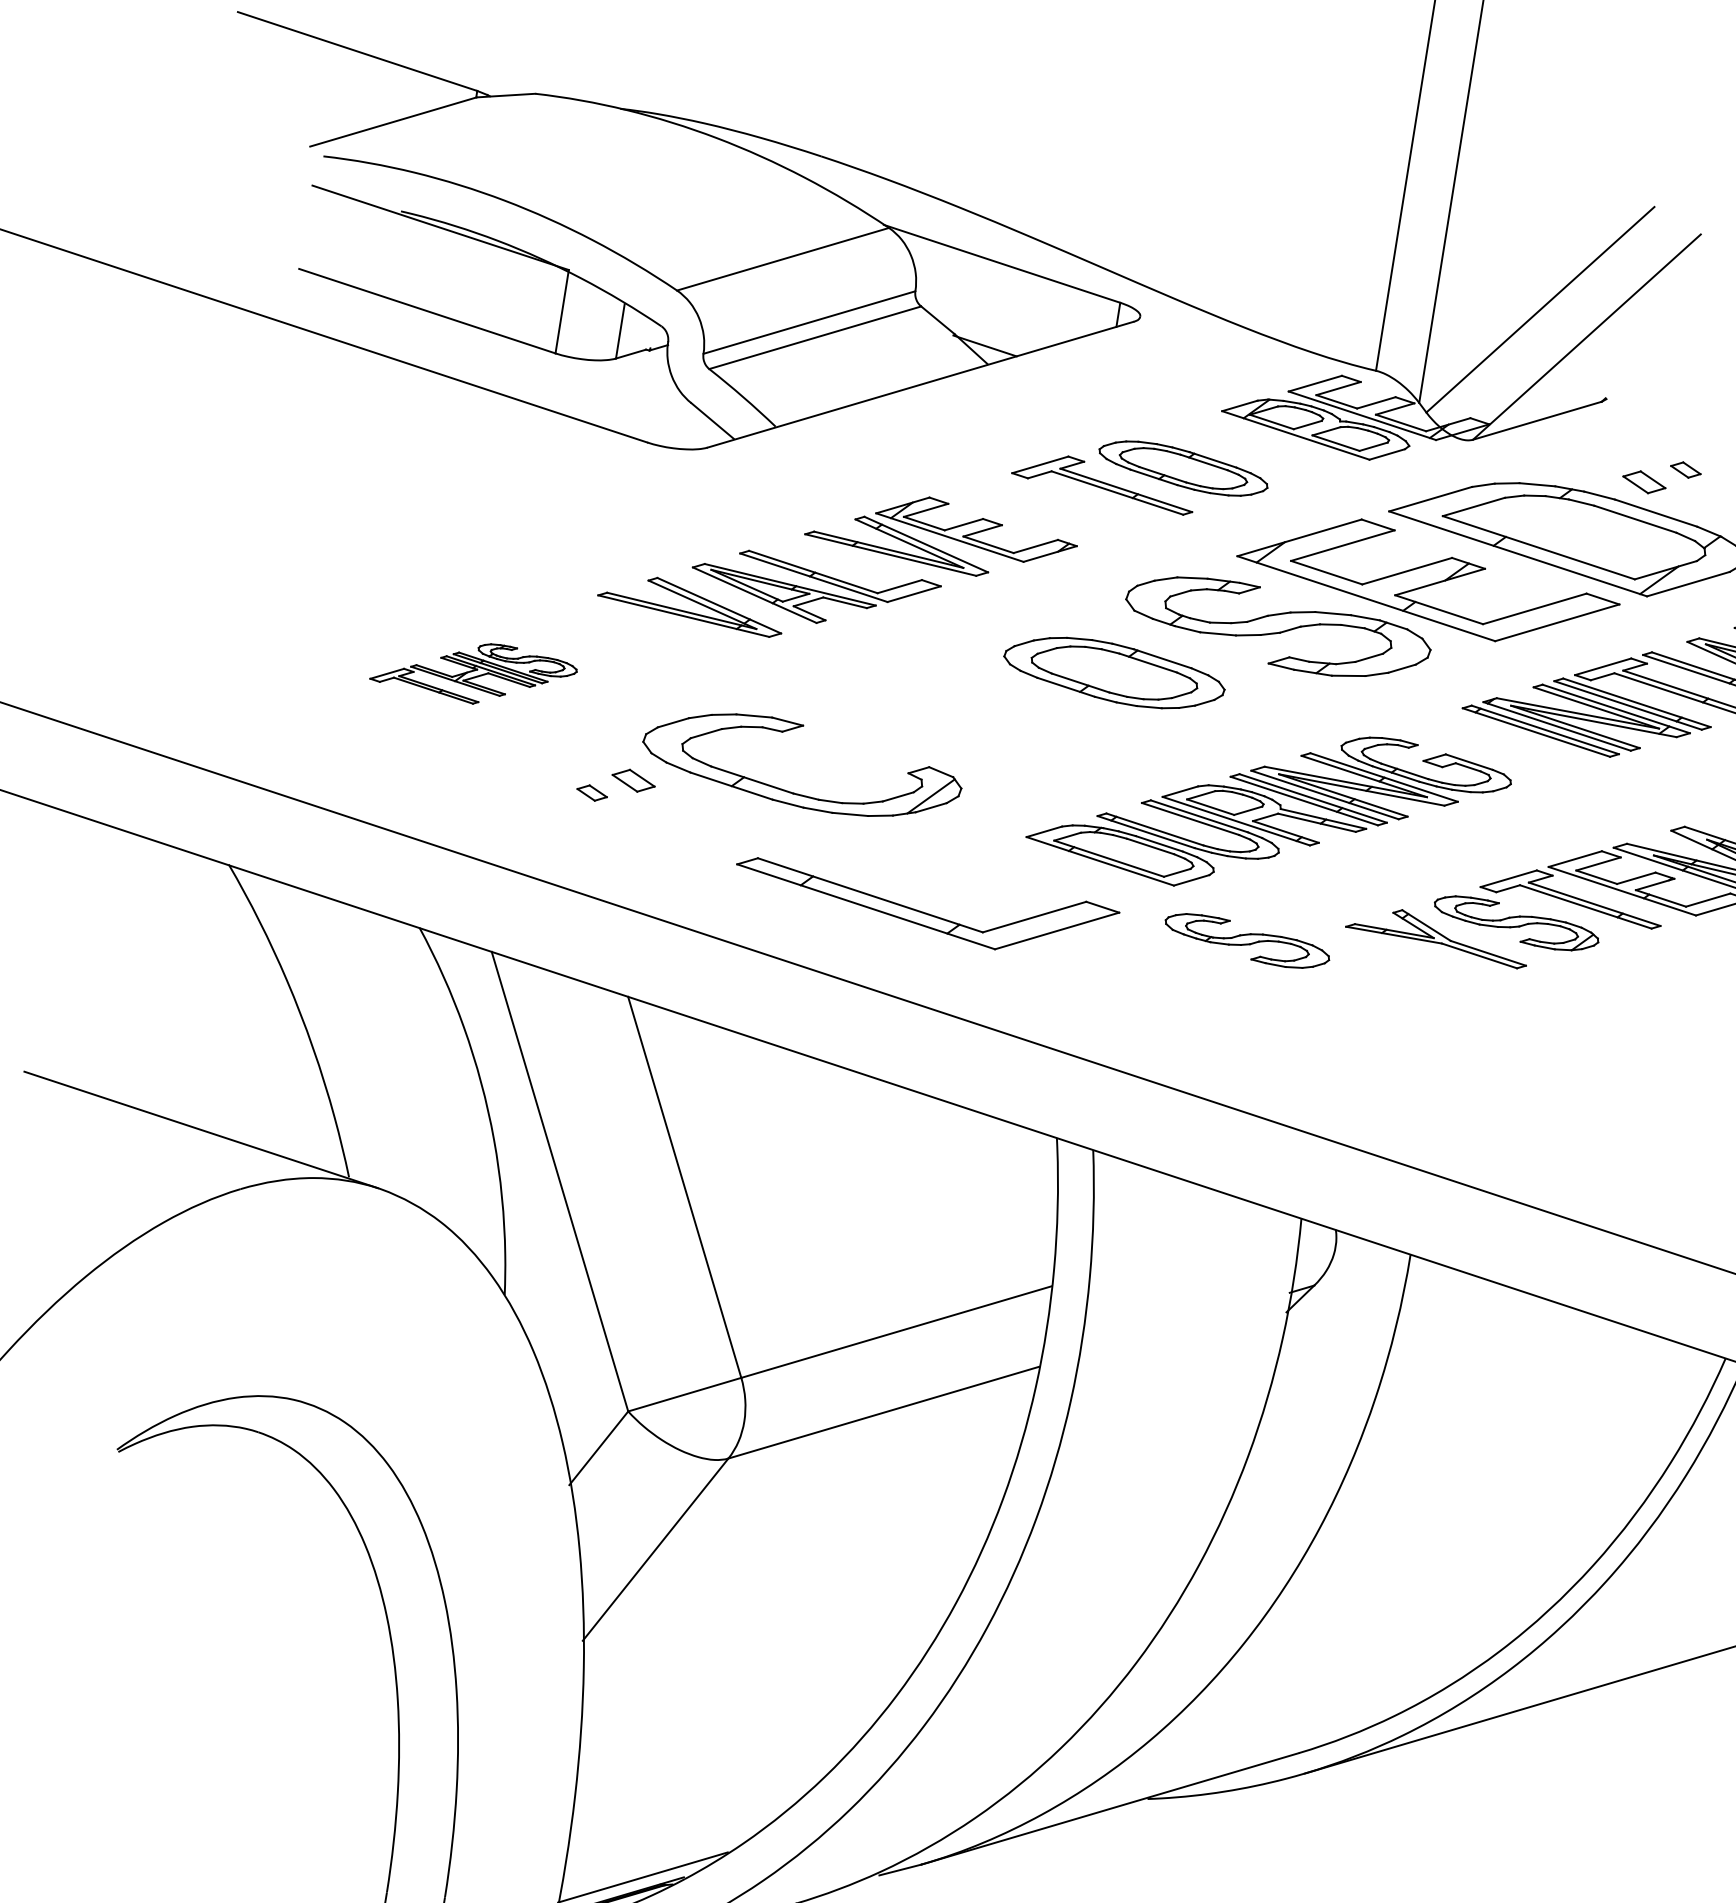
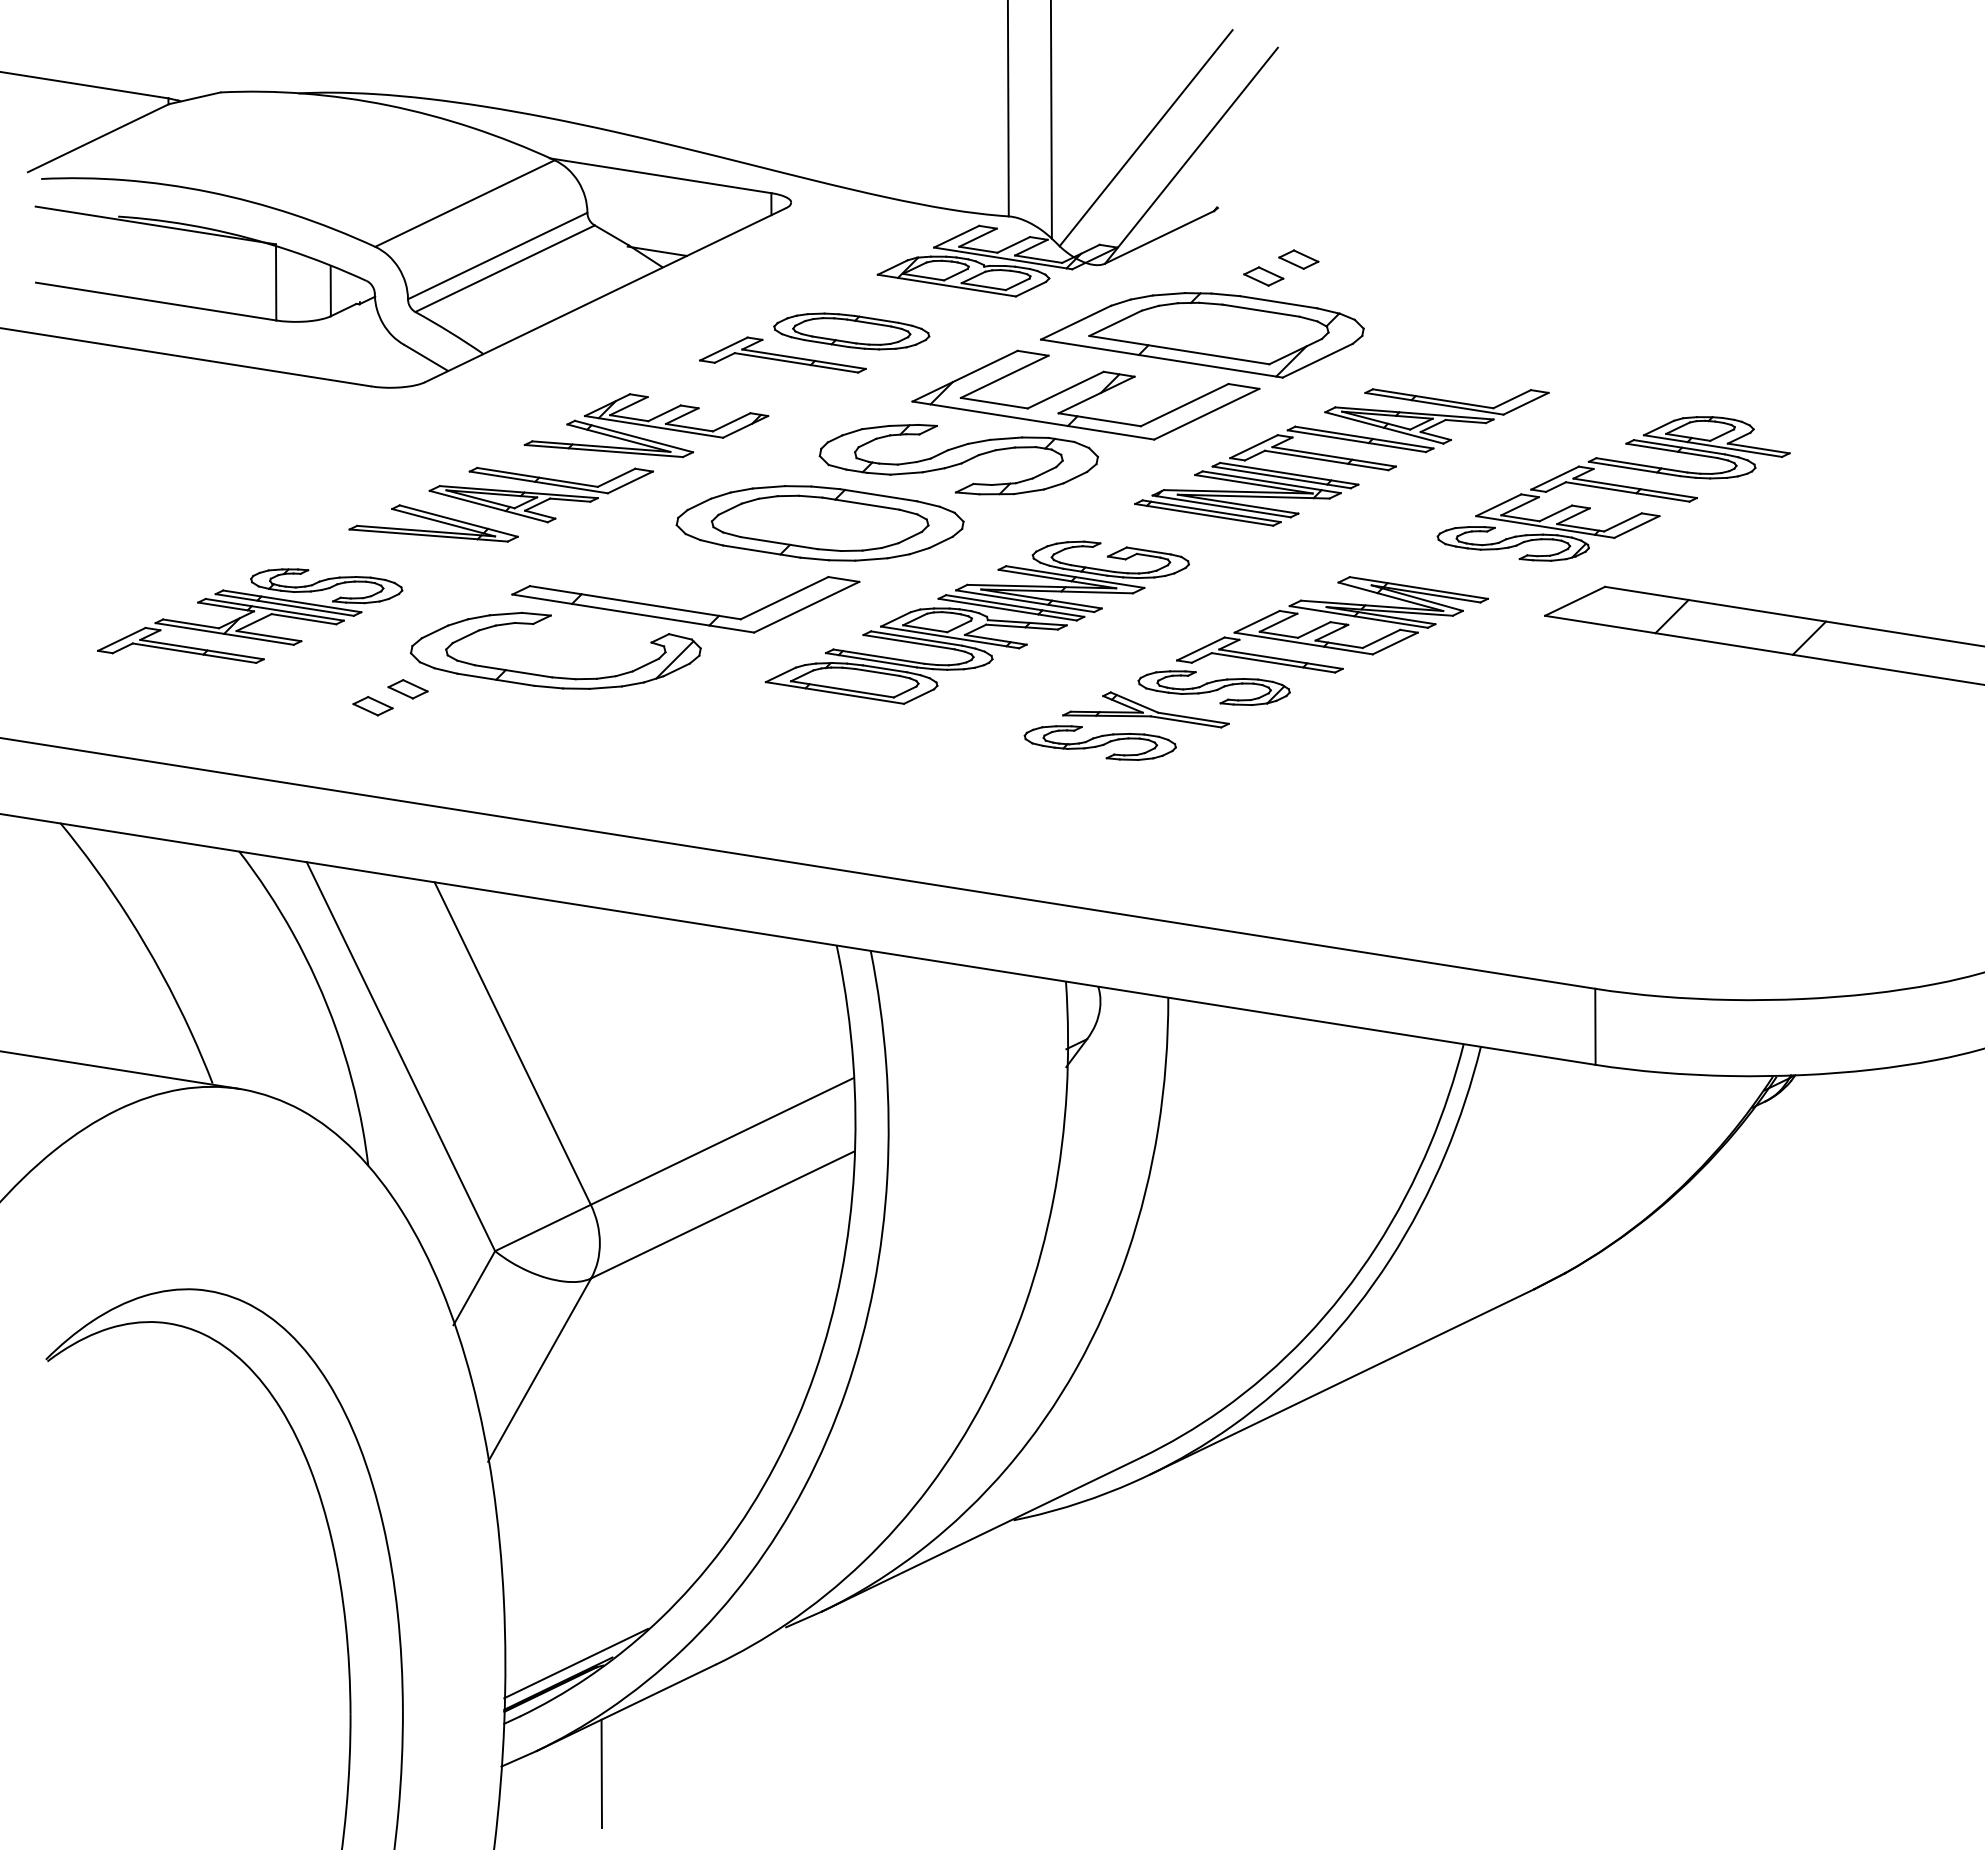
part: (1685, 469) -> (1298, 259), size x1.43
part: (474, 671) -> (250, 615), size x1.67
part: (1113, 673) -> (819, 523), size x1.43
part: (591, 793) -> (372, 706), size x1.43
part: (924, 906) -> (685, 604), moved
part: (1246, 940) -> (1099, 742), moved

